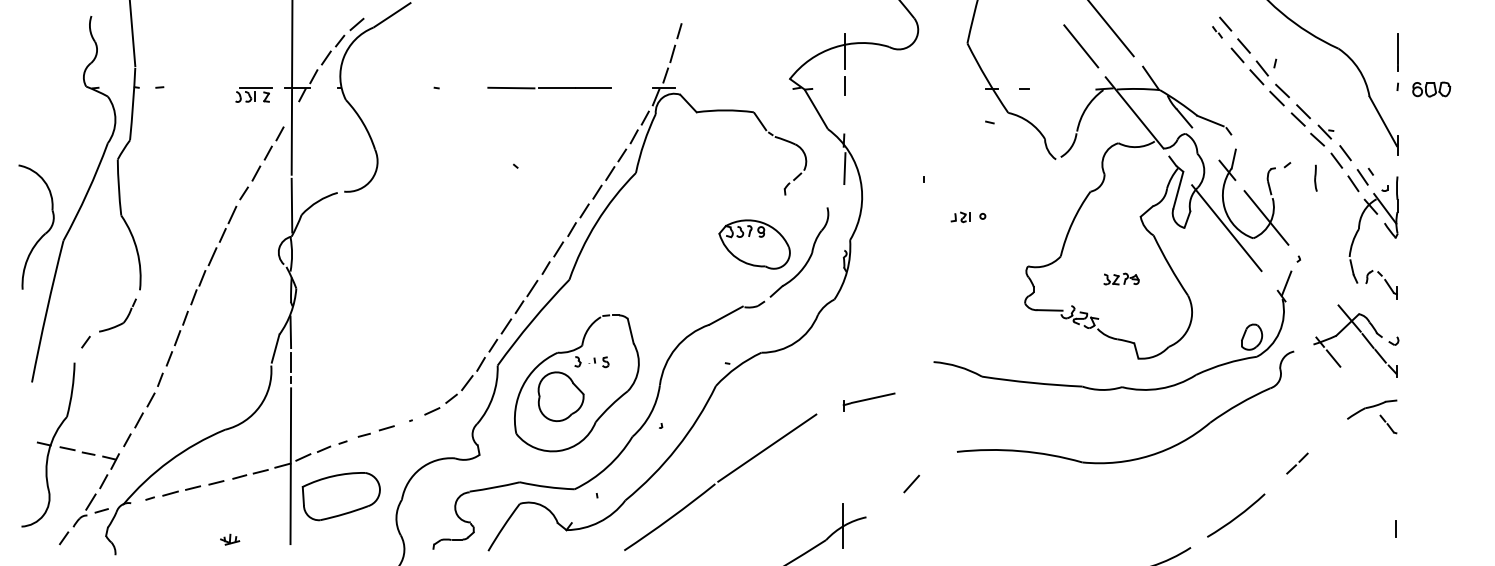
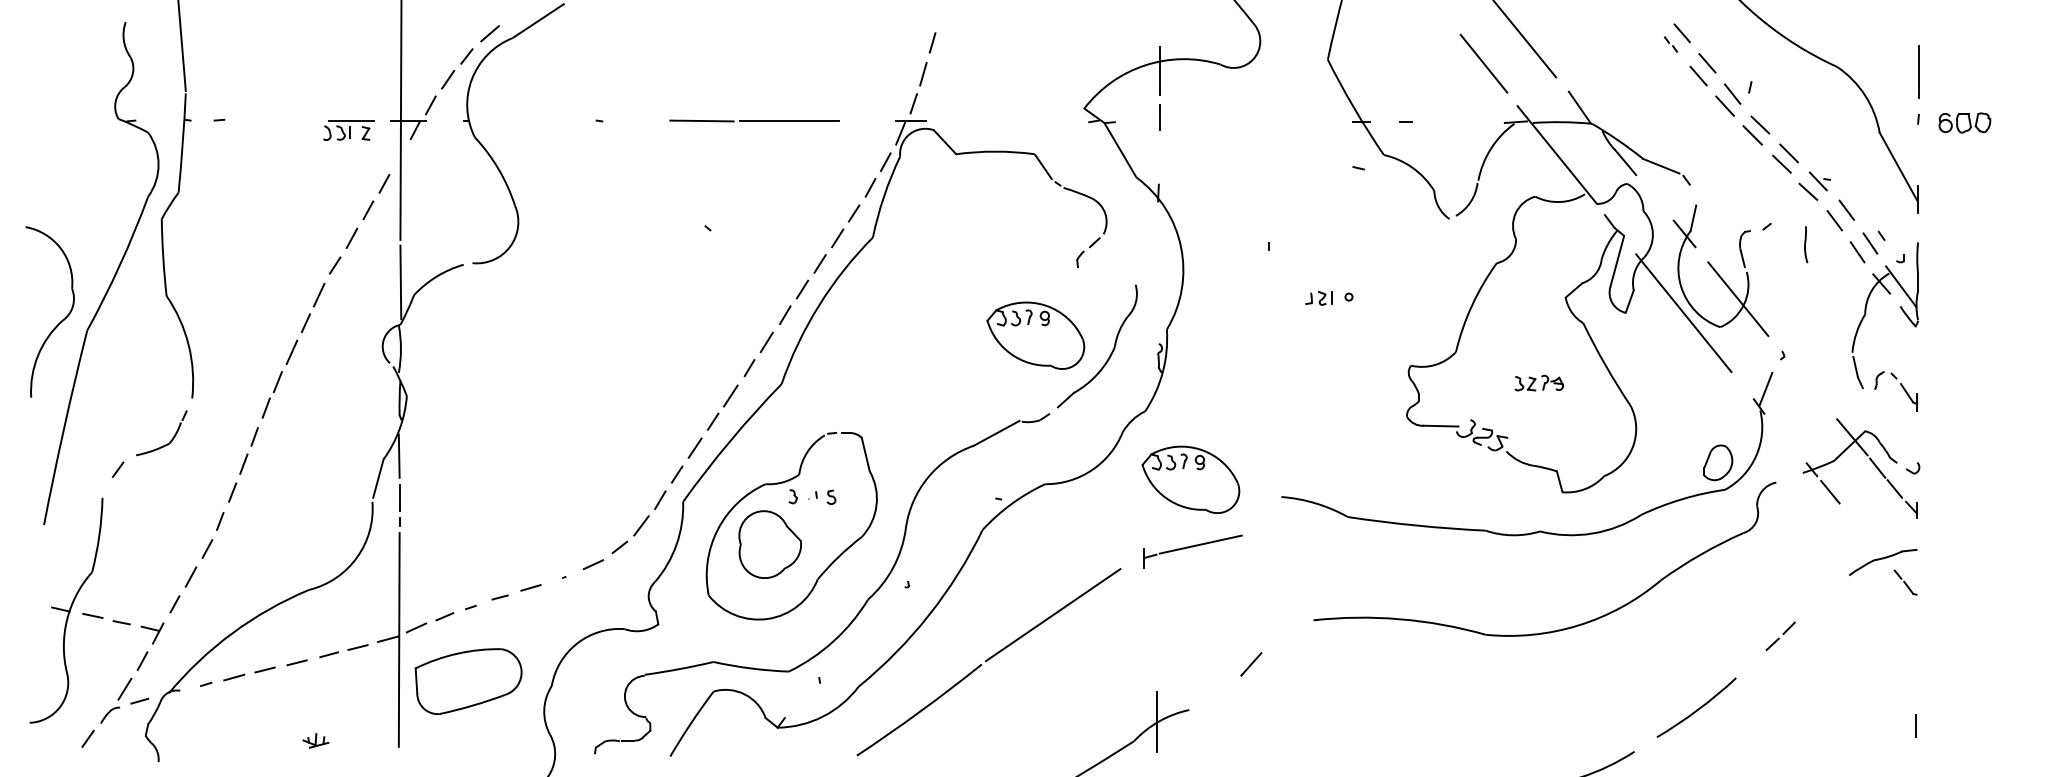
line: (844, 168) -> (1159, 231), removed
part: (867, 349) -> (1190, 479), added
part: (868, 401) -> (1192, 551), size x1.4

